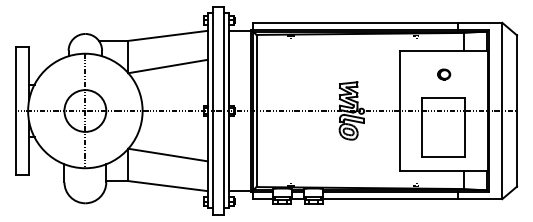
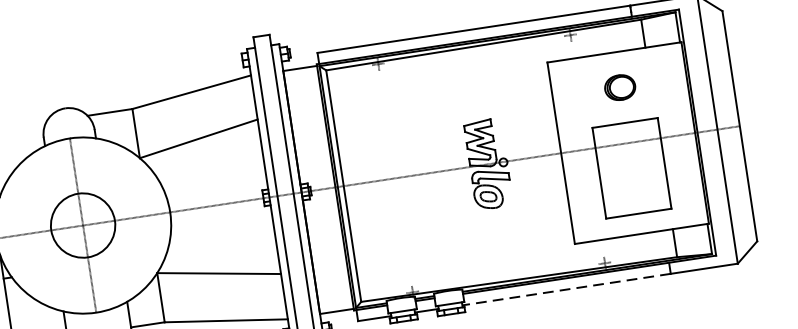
part: (444, 74) -> (621, 87), size x1.6
line: (389, 199) -> (566, 290), solid -> dashed

